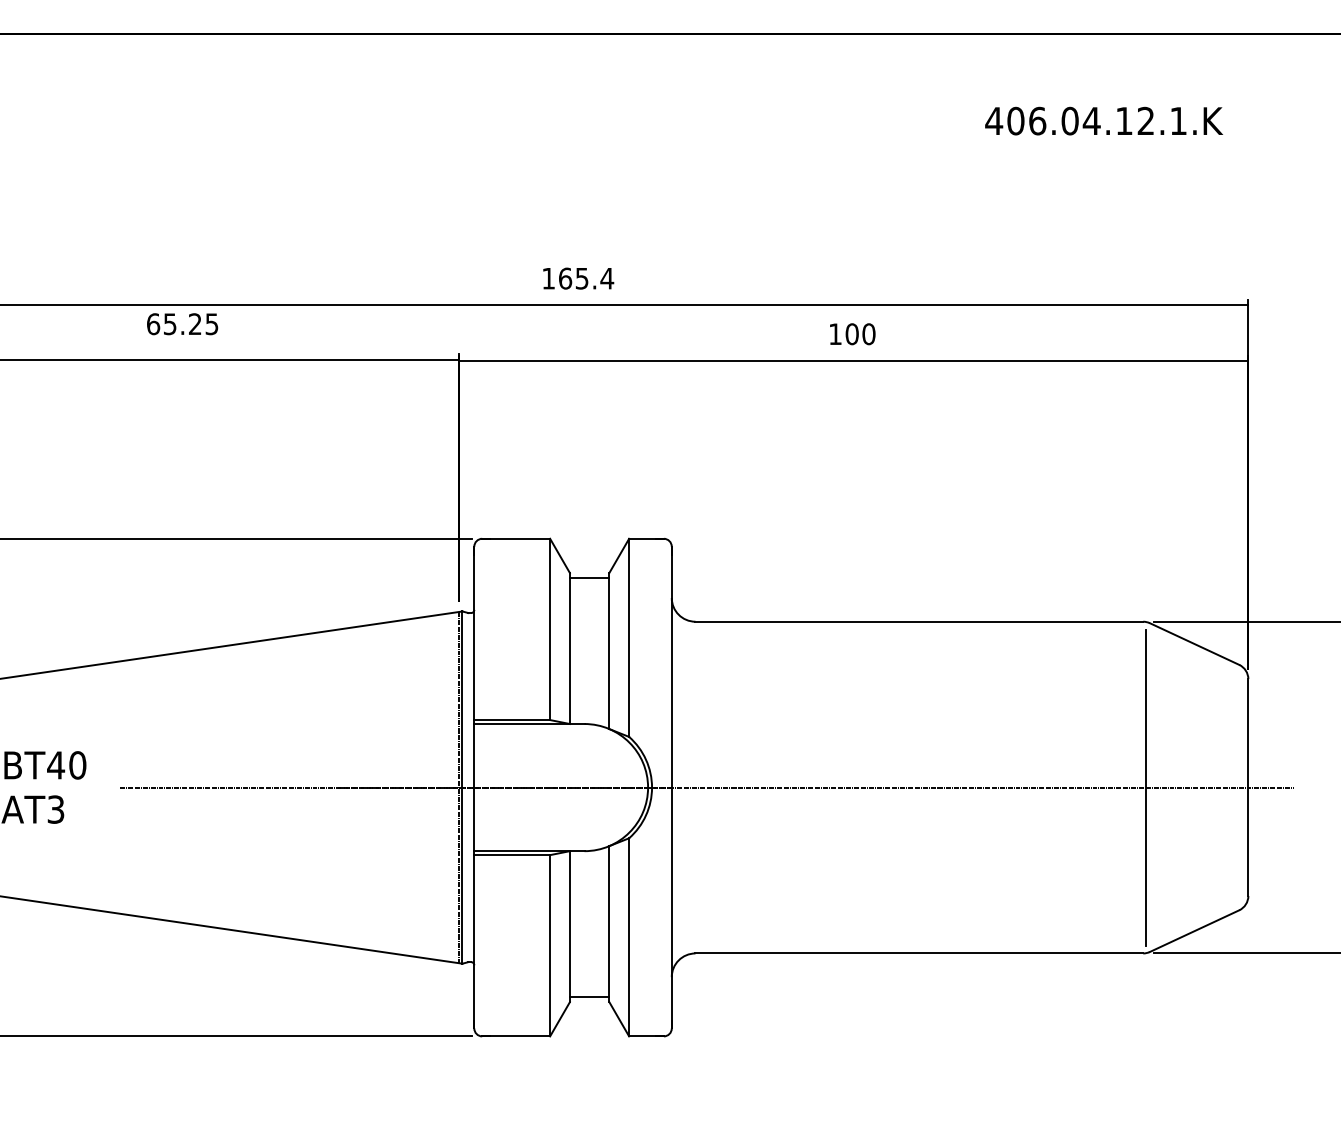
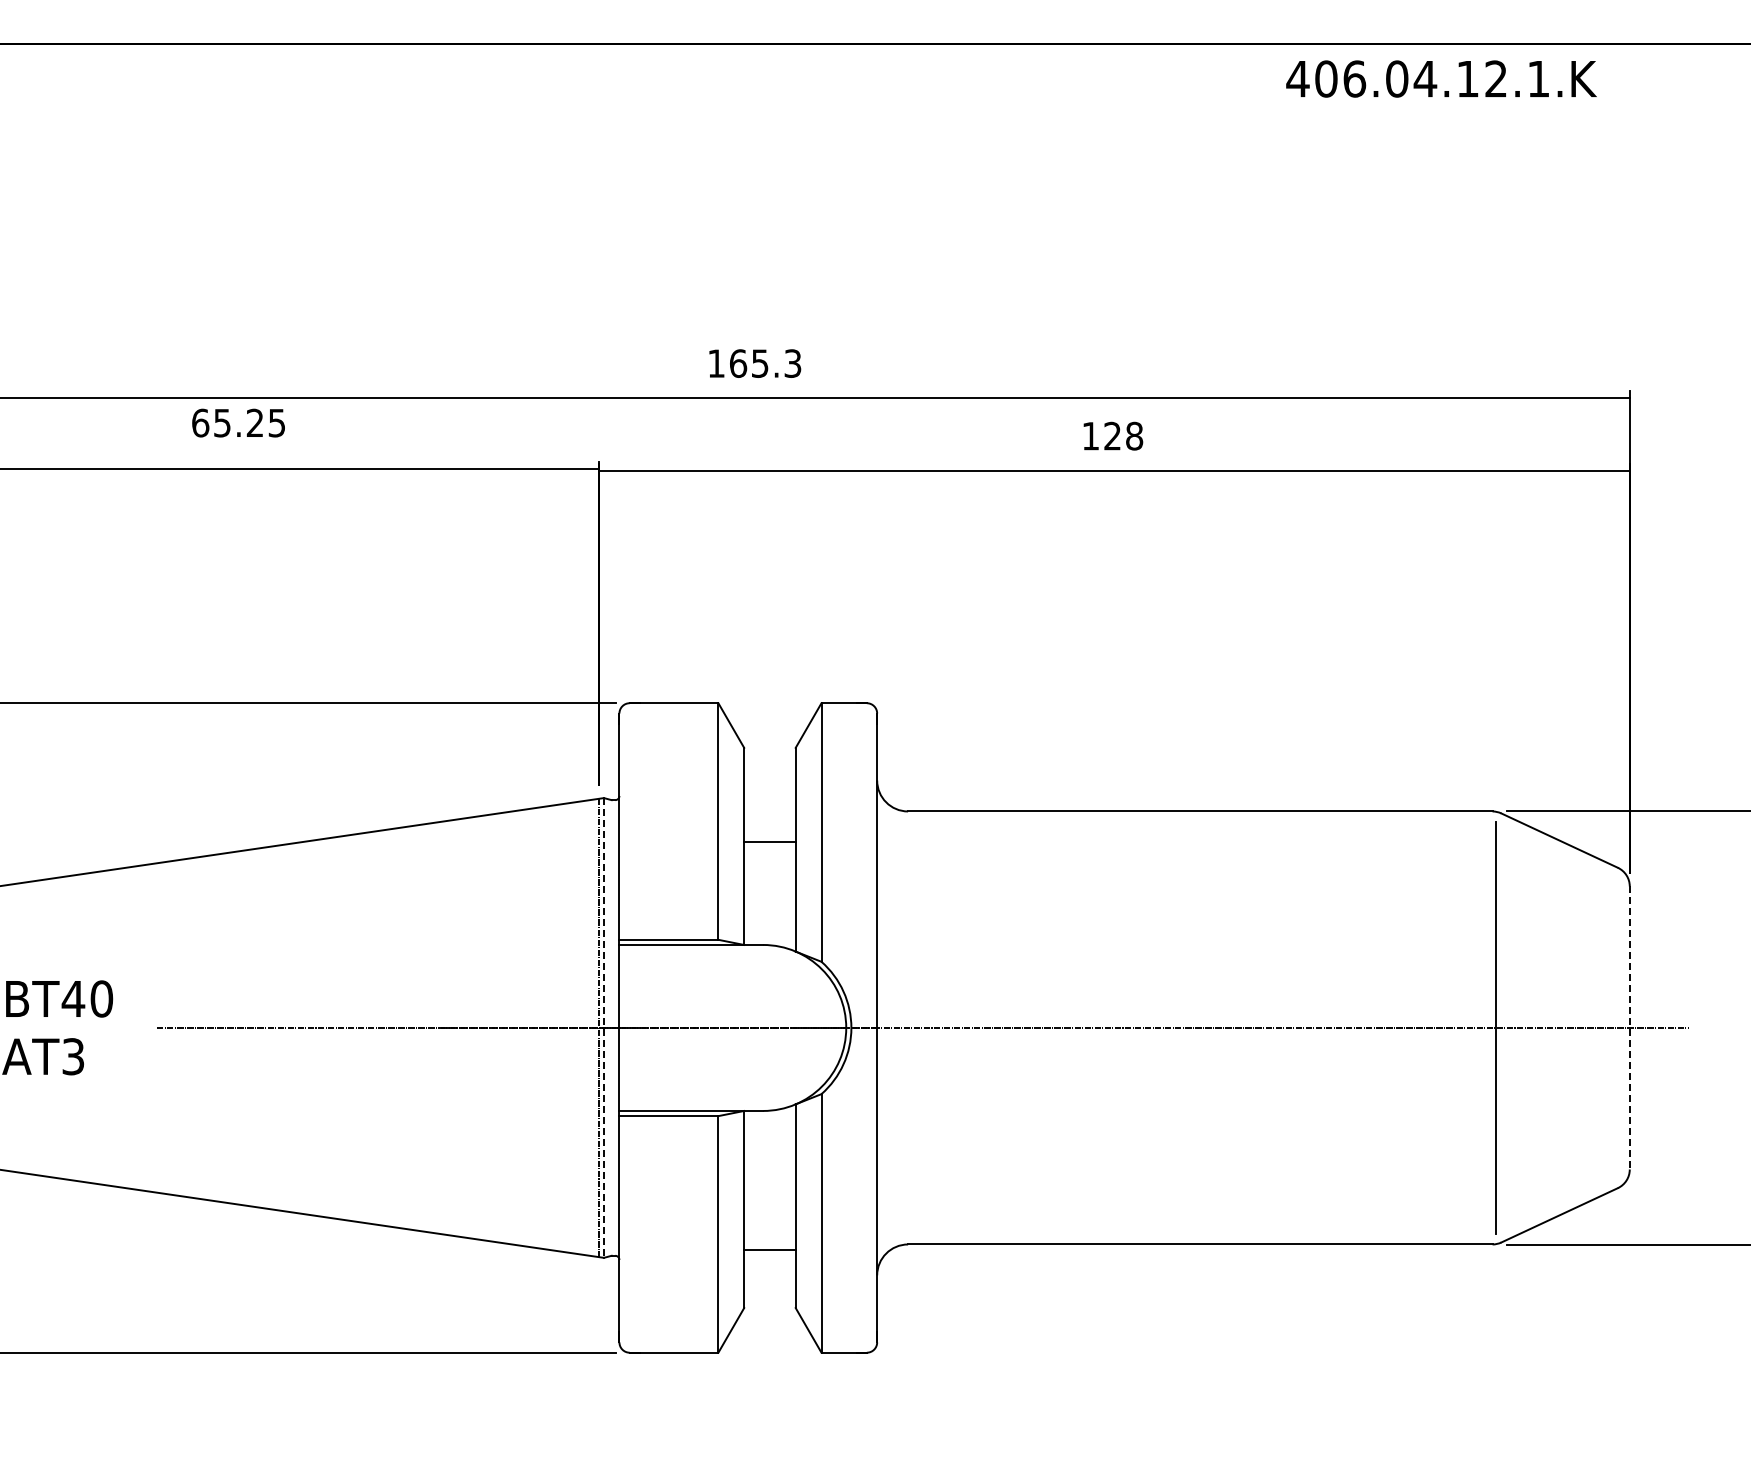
text: (1104, 120) -> (1441, 78), moved
text: (606, 278) -> (792, 363), 165.4 -> 165.3
text: (860, 333) -> (1123, 435), 100 -> 128
line: (589, 578) -> (769, 841), moved
line: (462, 787) -> (603, 1027), solid -> dashed
line: (1248, 787) -> (1629, 1027), solid -> dashed
line: (589, 997) -> (769, 1250), moved

